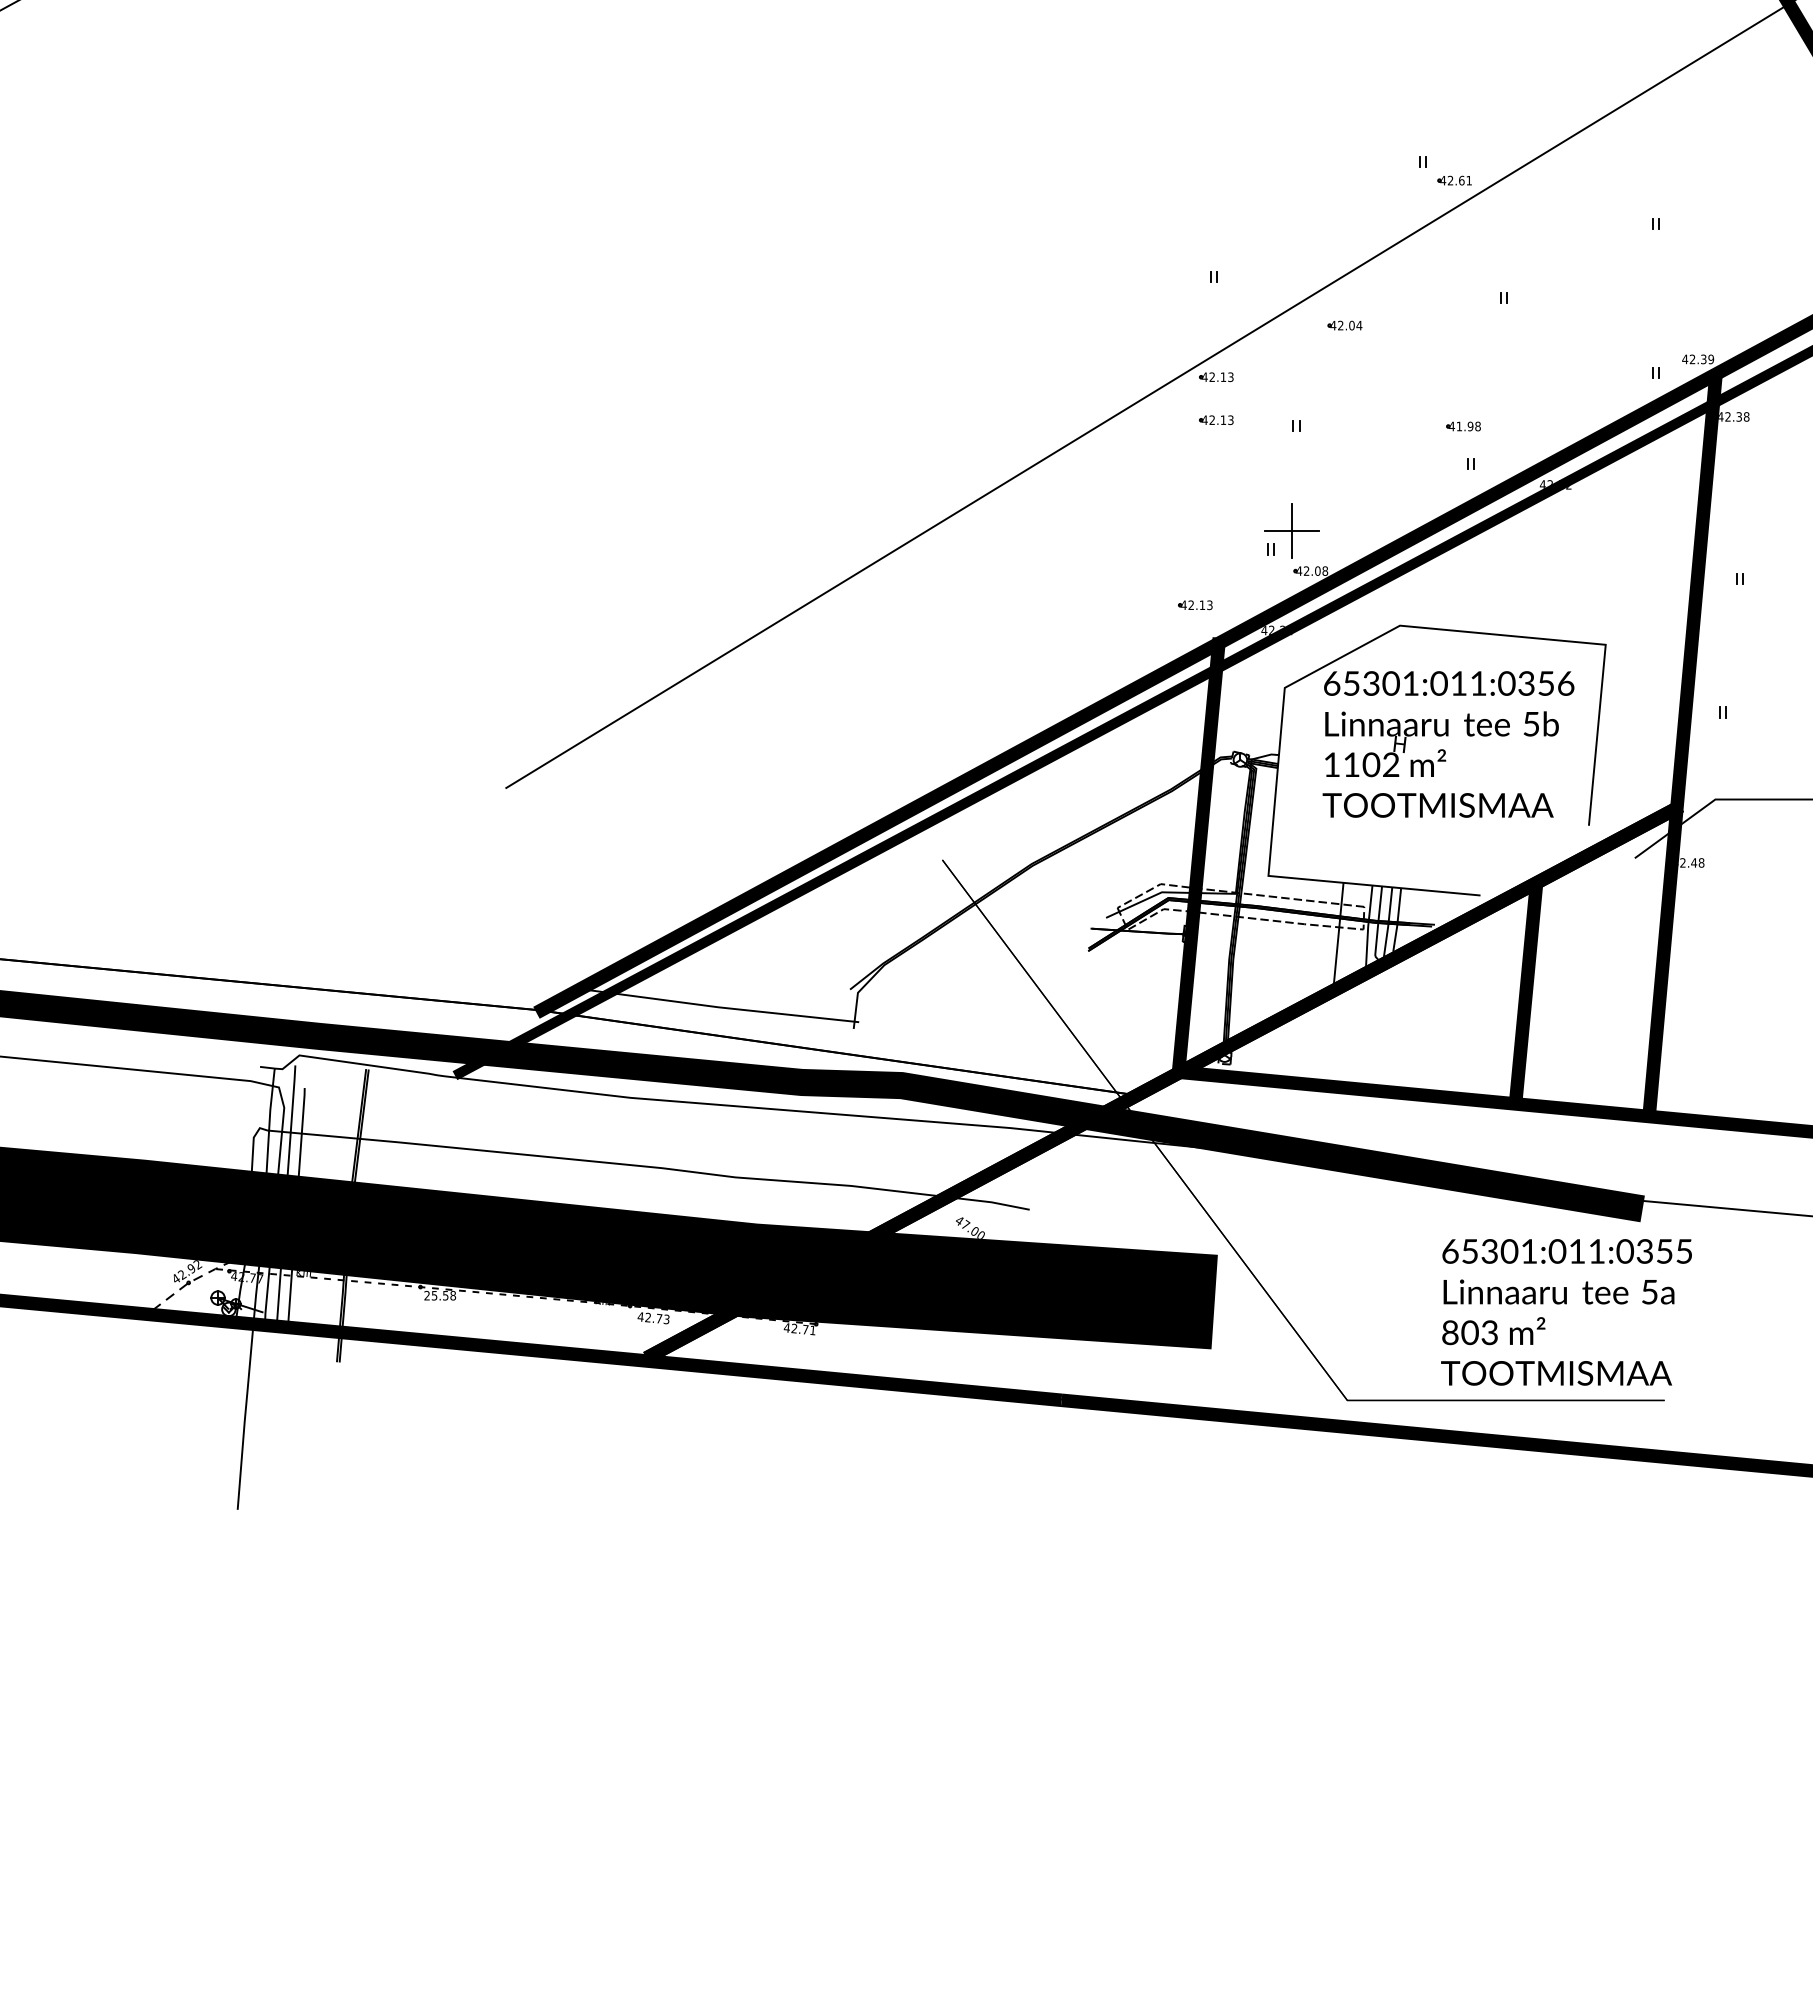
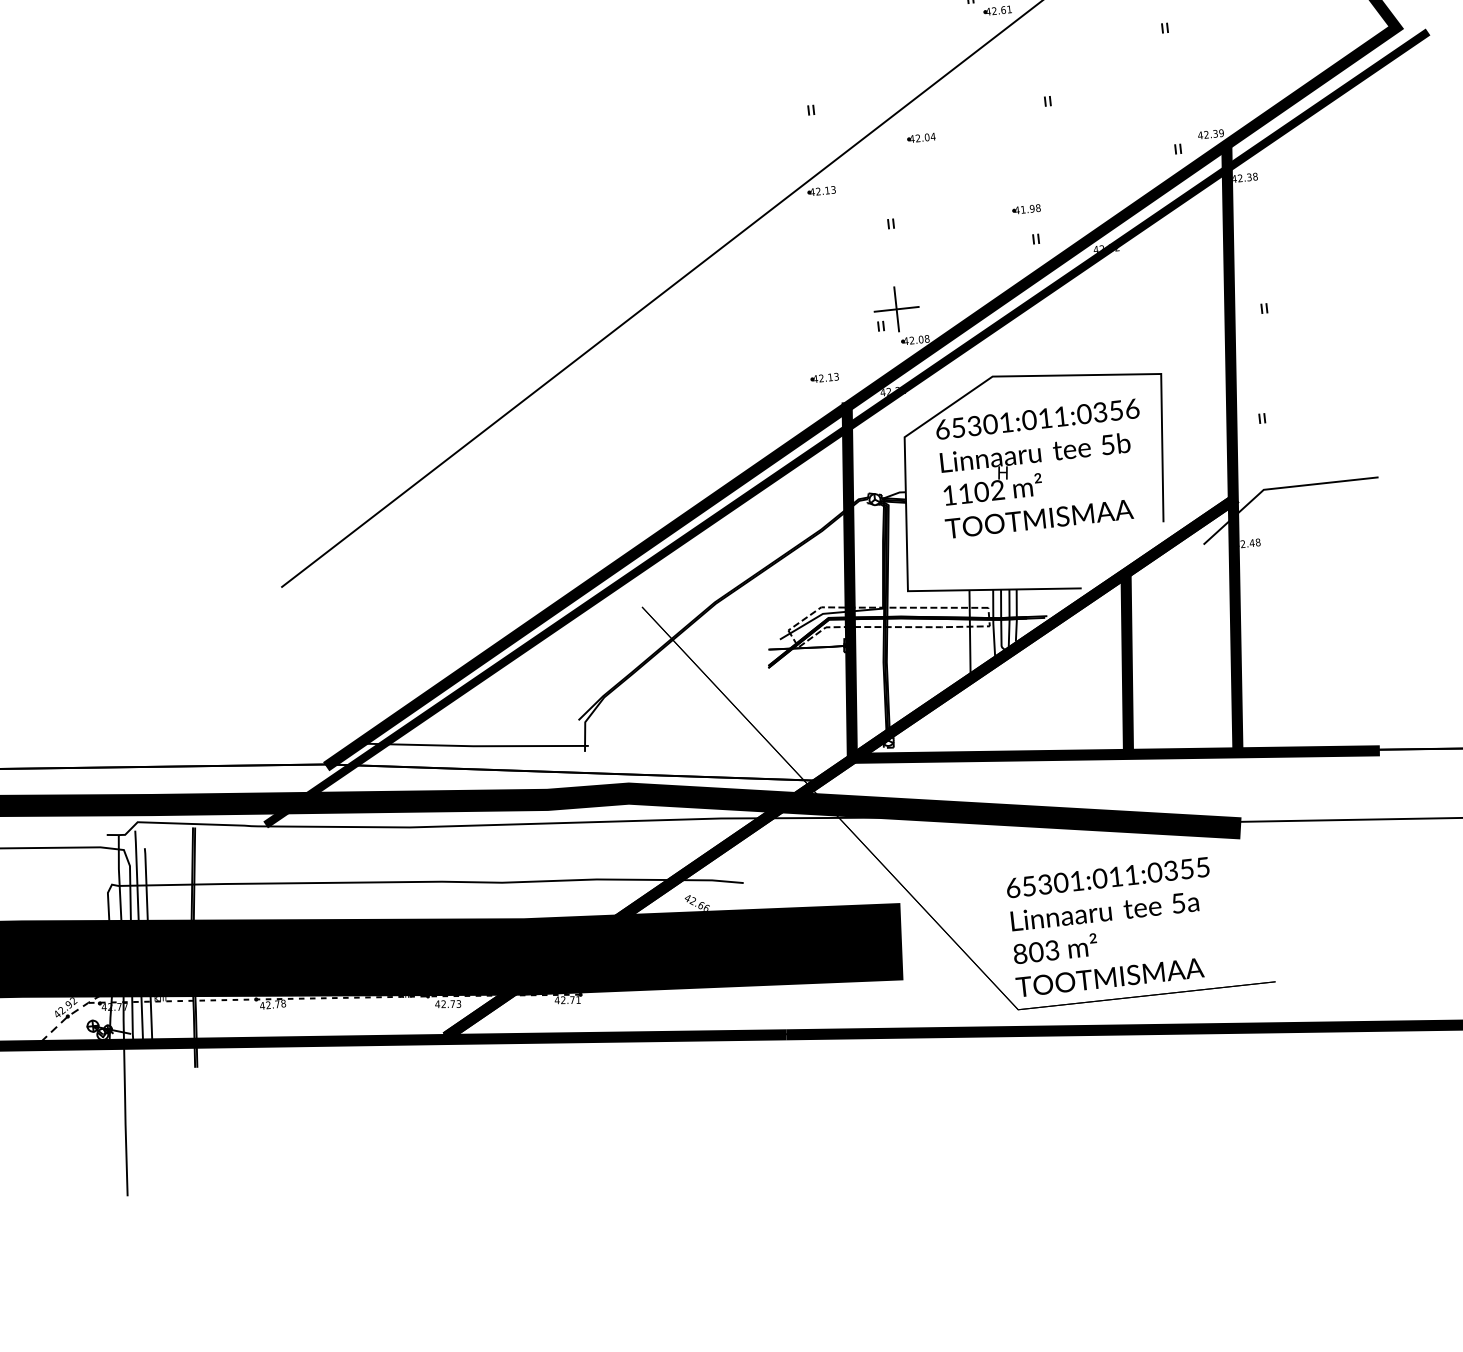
part: (1216, 420) -> (825, 226), removed
text: (973, 1228) -> (699, 903), 47.00 -> 42.66
text: (436, 1295) -> (270, 1004), 25.58 -> 42.78
text: (1566, 1312) -> (1112, 927), moved

